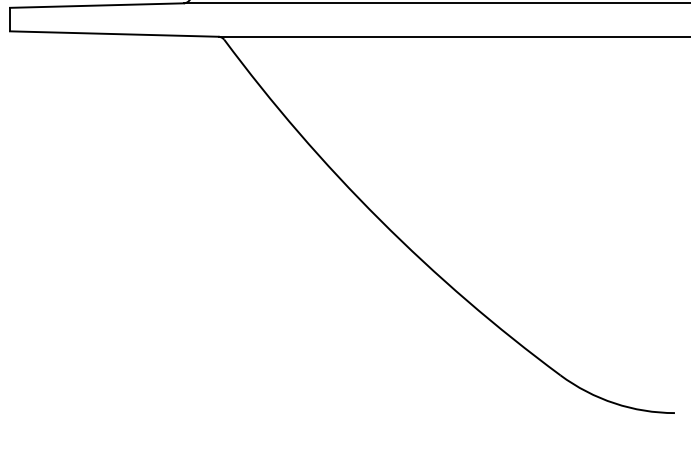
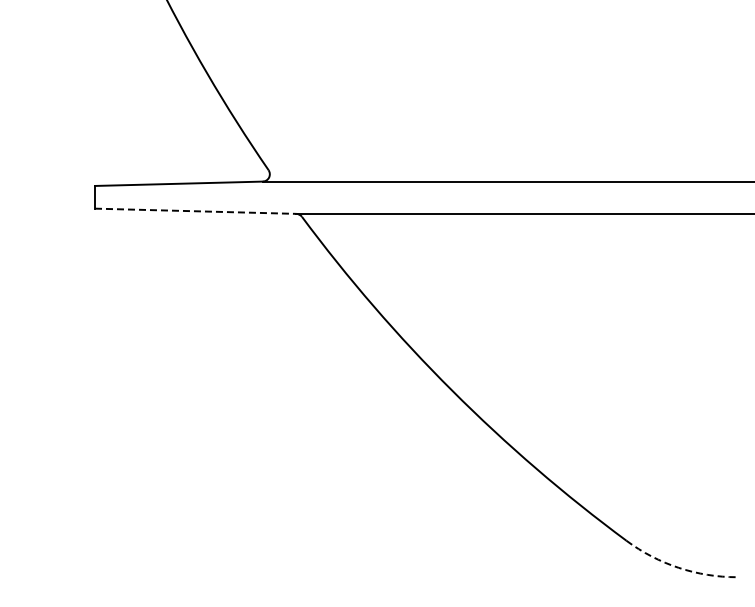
line: (114, 34) -> (195, 211), solid -> dashed
arc: (614, 403) -> (678, 567), solid -> dashed

